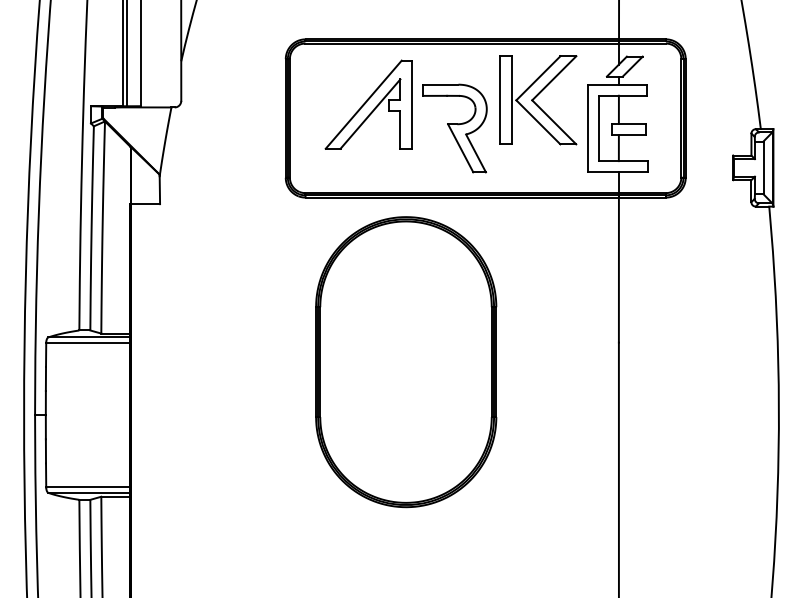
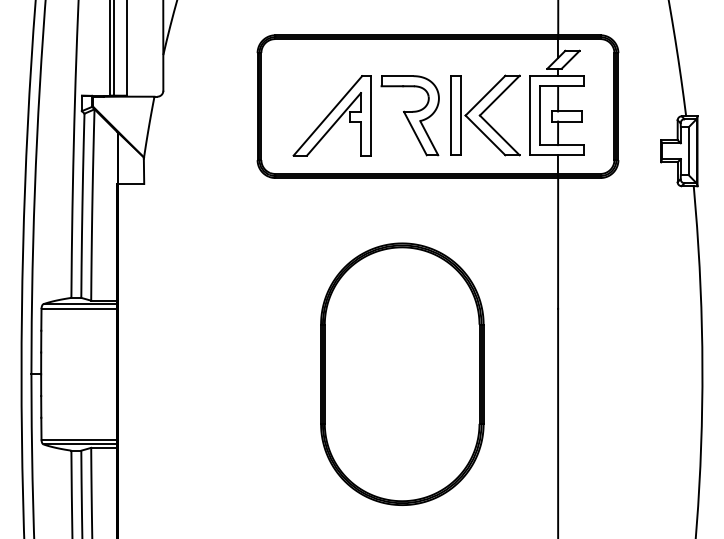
part: (538, 100) -> (485, 115), moved
part: (368, 104) -> (332, 115), moved
part: (406, 362) -> (402, 374), moved

